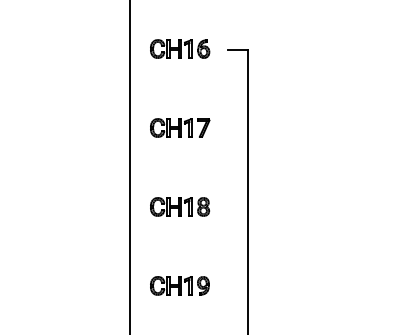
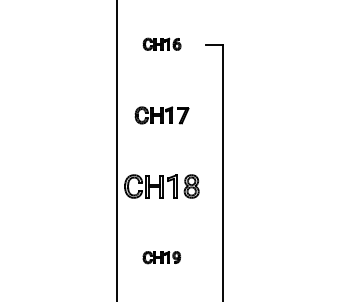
part: (180, 48) -> (162, 43), size x0.7
part: (179, 206) -> (161, 186), size x1.4
part: (179, 285) -> (161, 257), size x0.7

